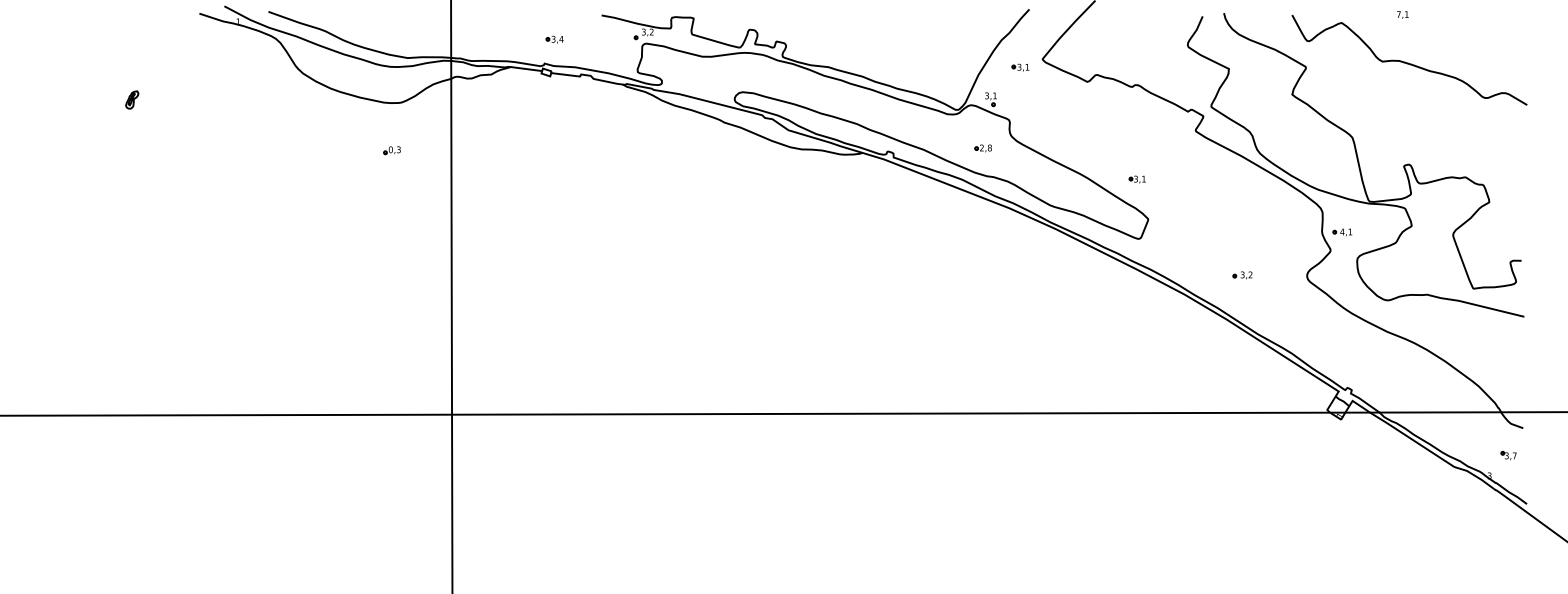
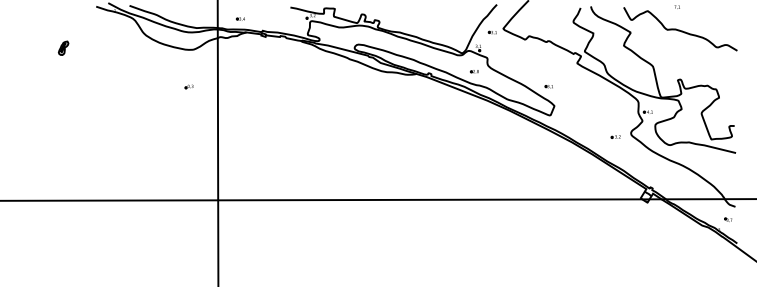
part: (552, 38) -> (239, 18), moved
part: (131, 100) -> (63, 48), size x1.6
part: (390, 149) -> (188, 86), moved
part: (1241, 274) -> (615, 136), moved

